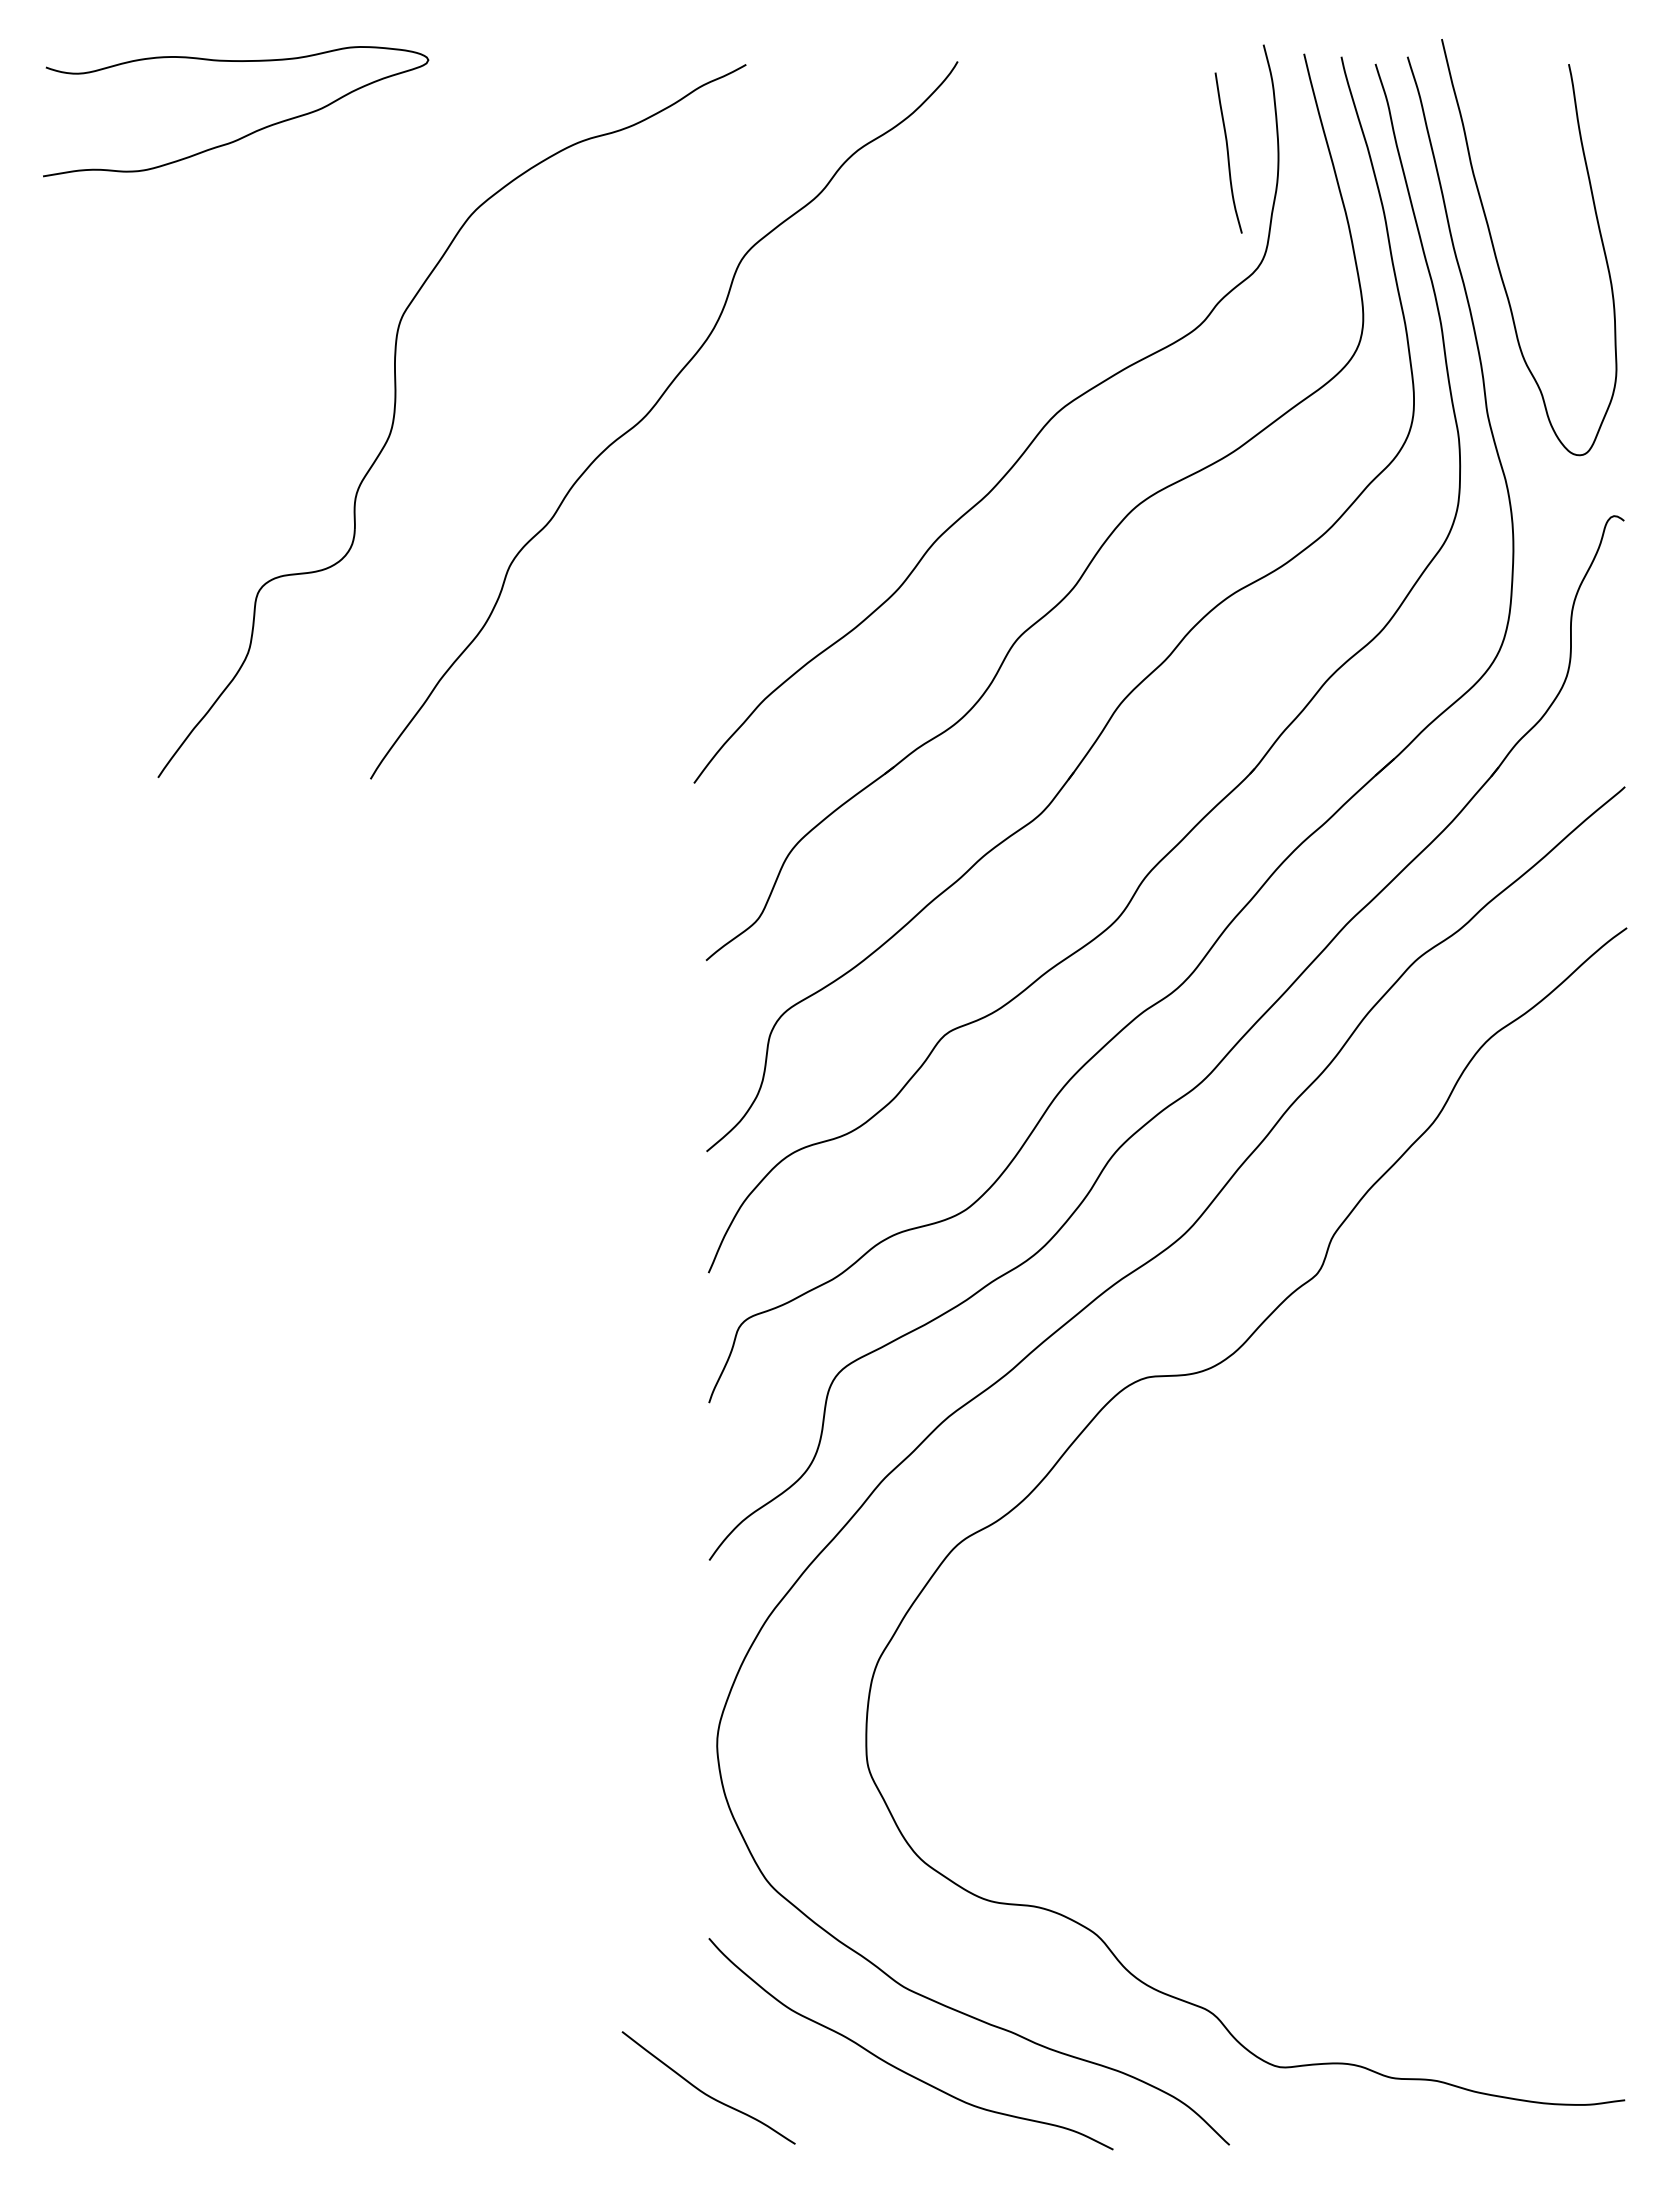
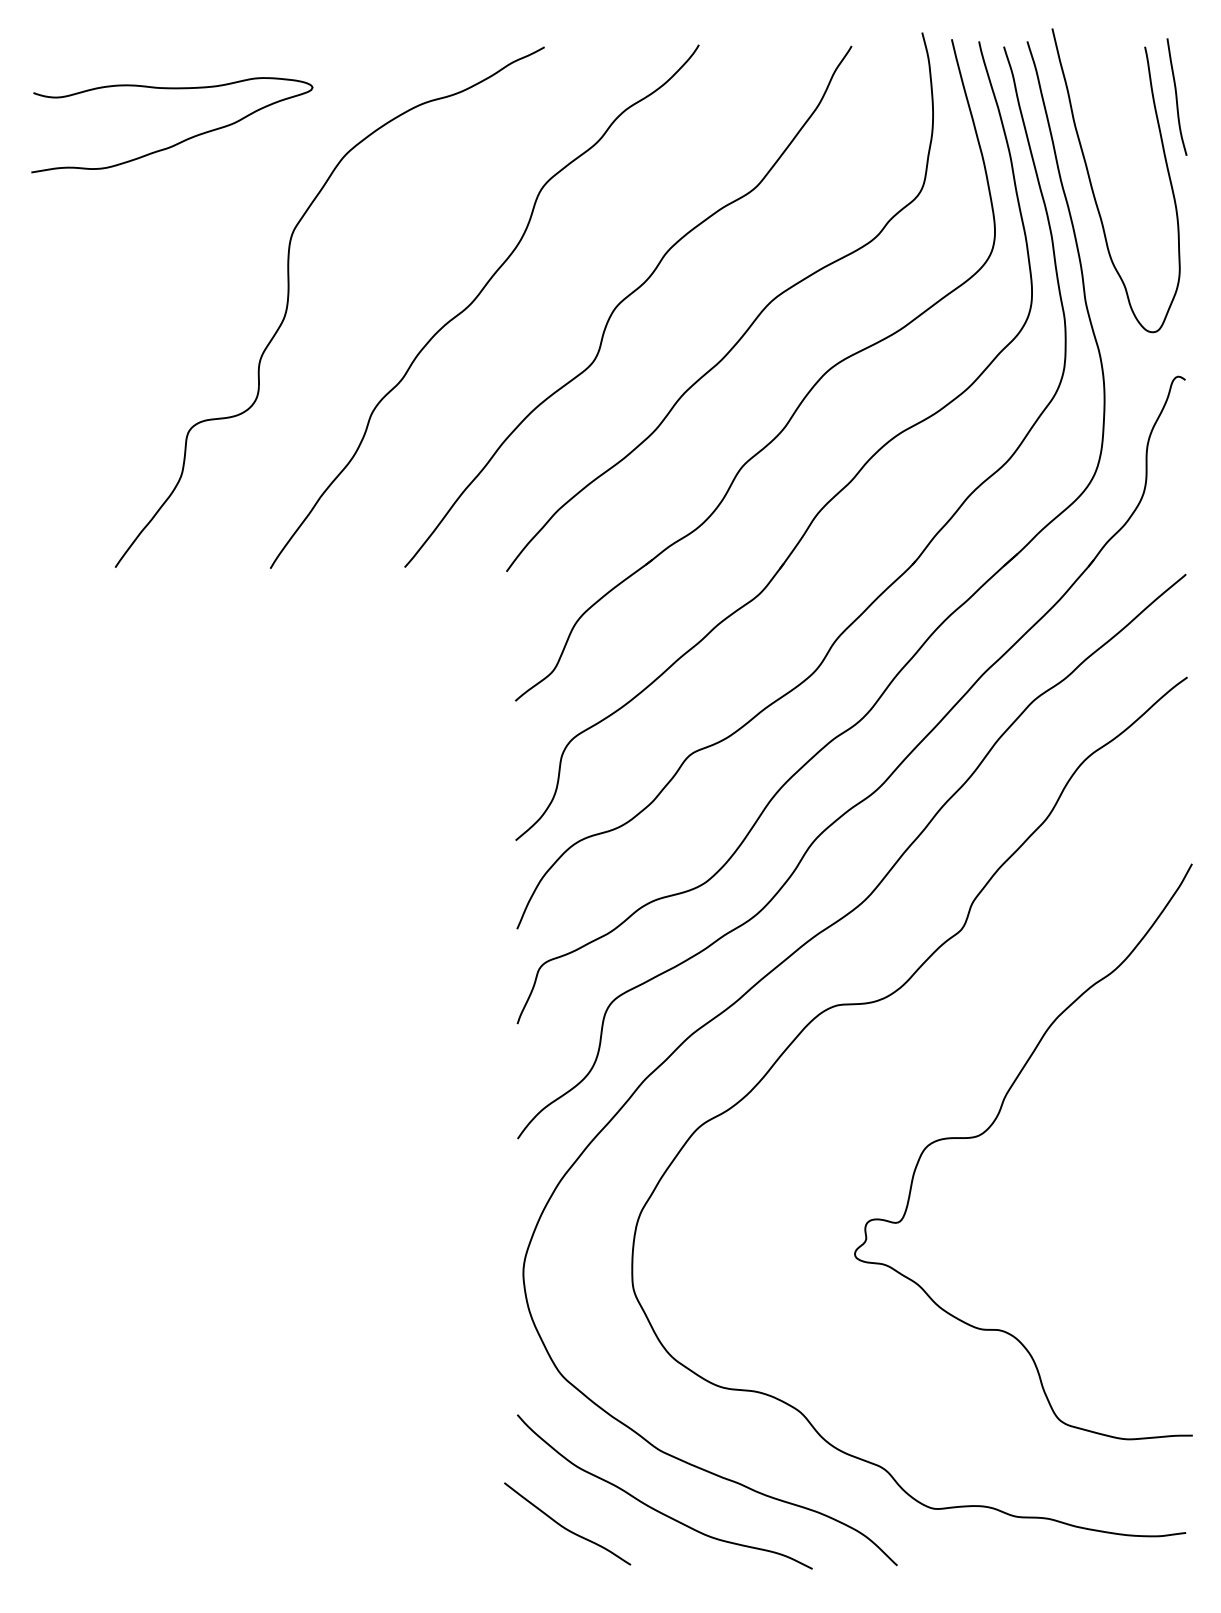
curve: (246, 134) -> (179, 141), moved
curve: (1228, 152) -> (1176, 96), moved
curve: (854, 412) -> (623, 301), added
curve: (1361, 1539) -> (993, 1123), added
curve: (706, 2093) -> (565, 1528), moved

